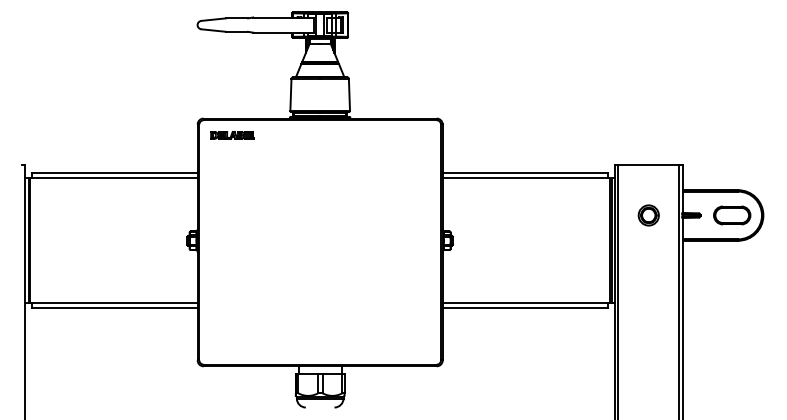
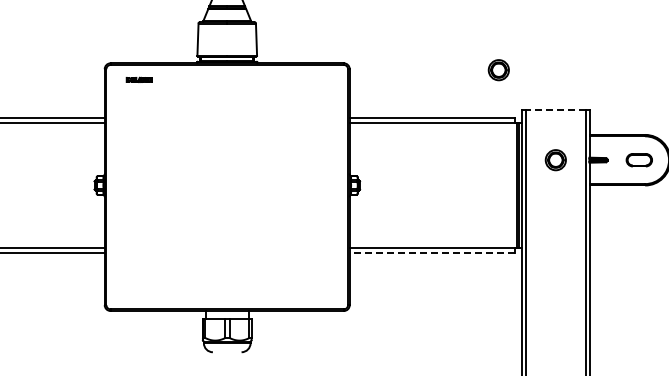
part: (591, 125) -> (498, 70), added
part: (232, 134) -> (139, 79), size x0.6
line: (648, 164) -> (555, 109), solid -> dashed
part: (732, 215) -> (639, 160), size x0.7
line: (525, 308) -> (432, 253), solid -> dashed

